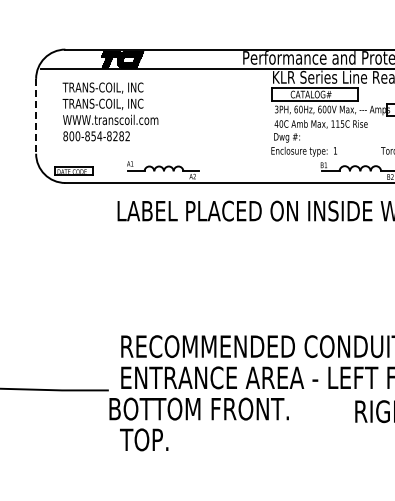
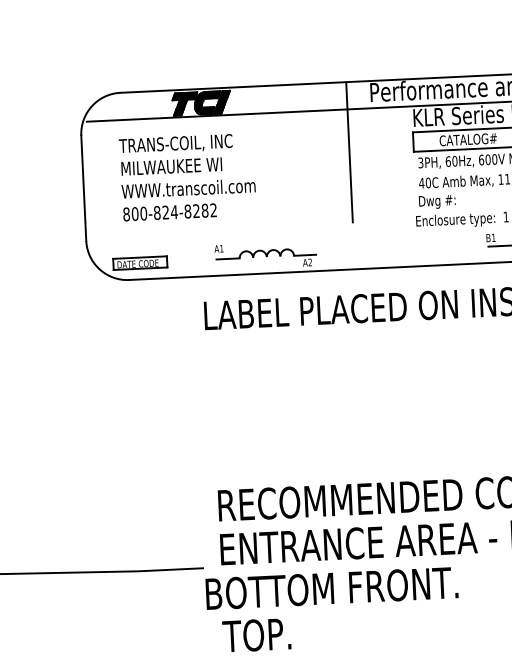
line: (226, 99) -> (349, 152), added
text: (102, 104) -> (176, 167), TRANS-COIL, INC -> MILWAUKEE WI
line: (36, 116) -> (84, 188), dashed -> solid
text: (93, 136) -> (165, 212), 800-854-8282 -> 800-824-8282

